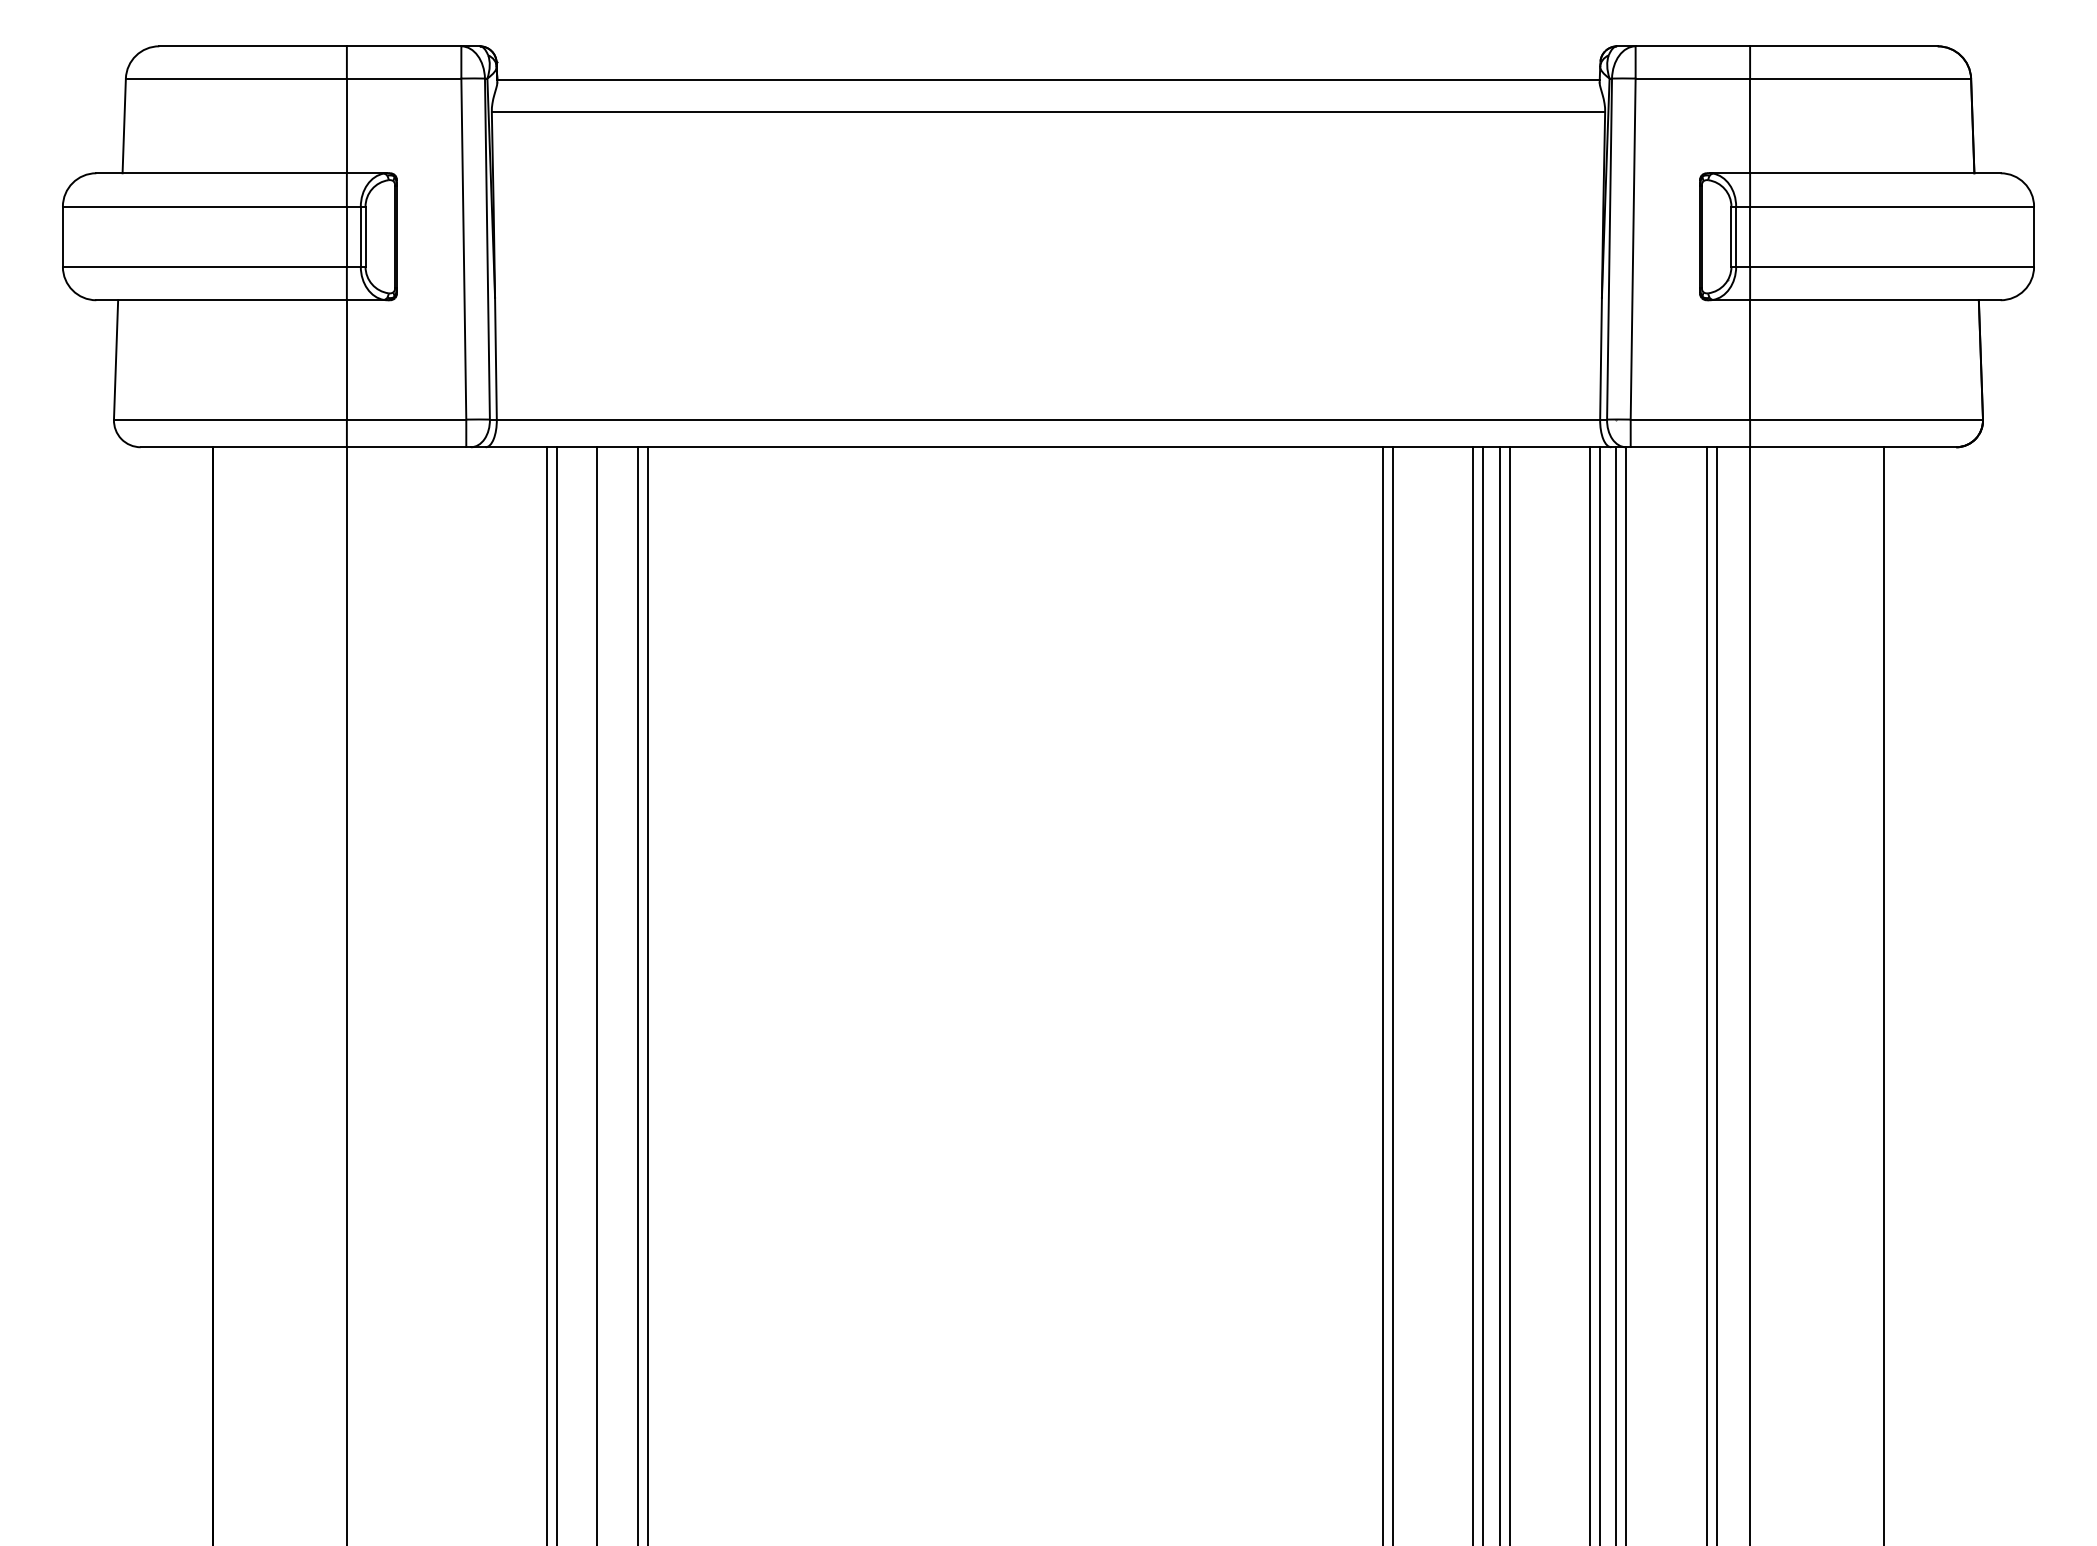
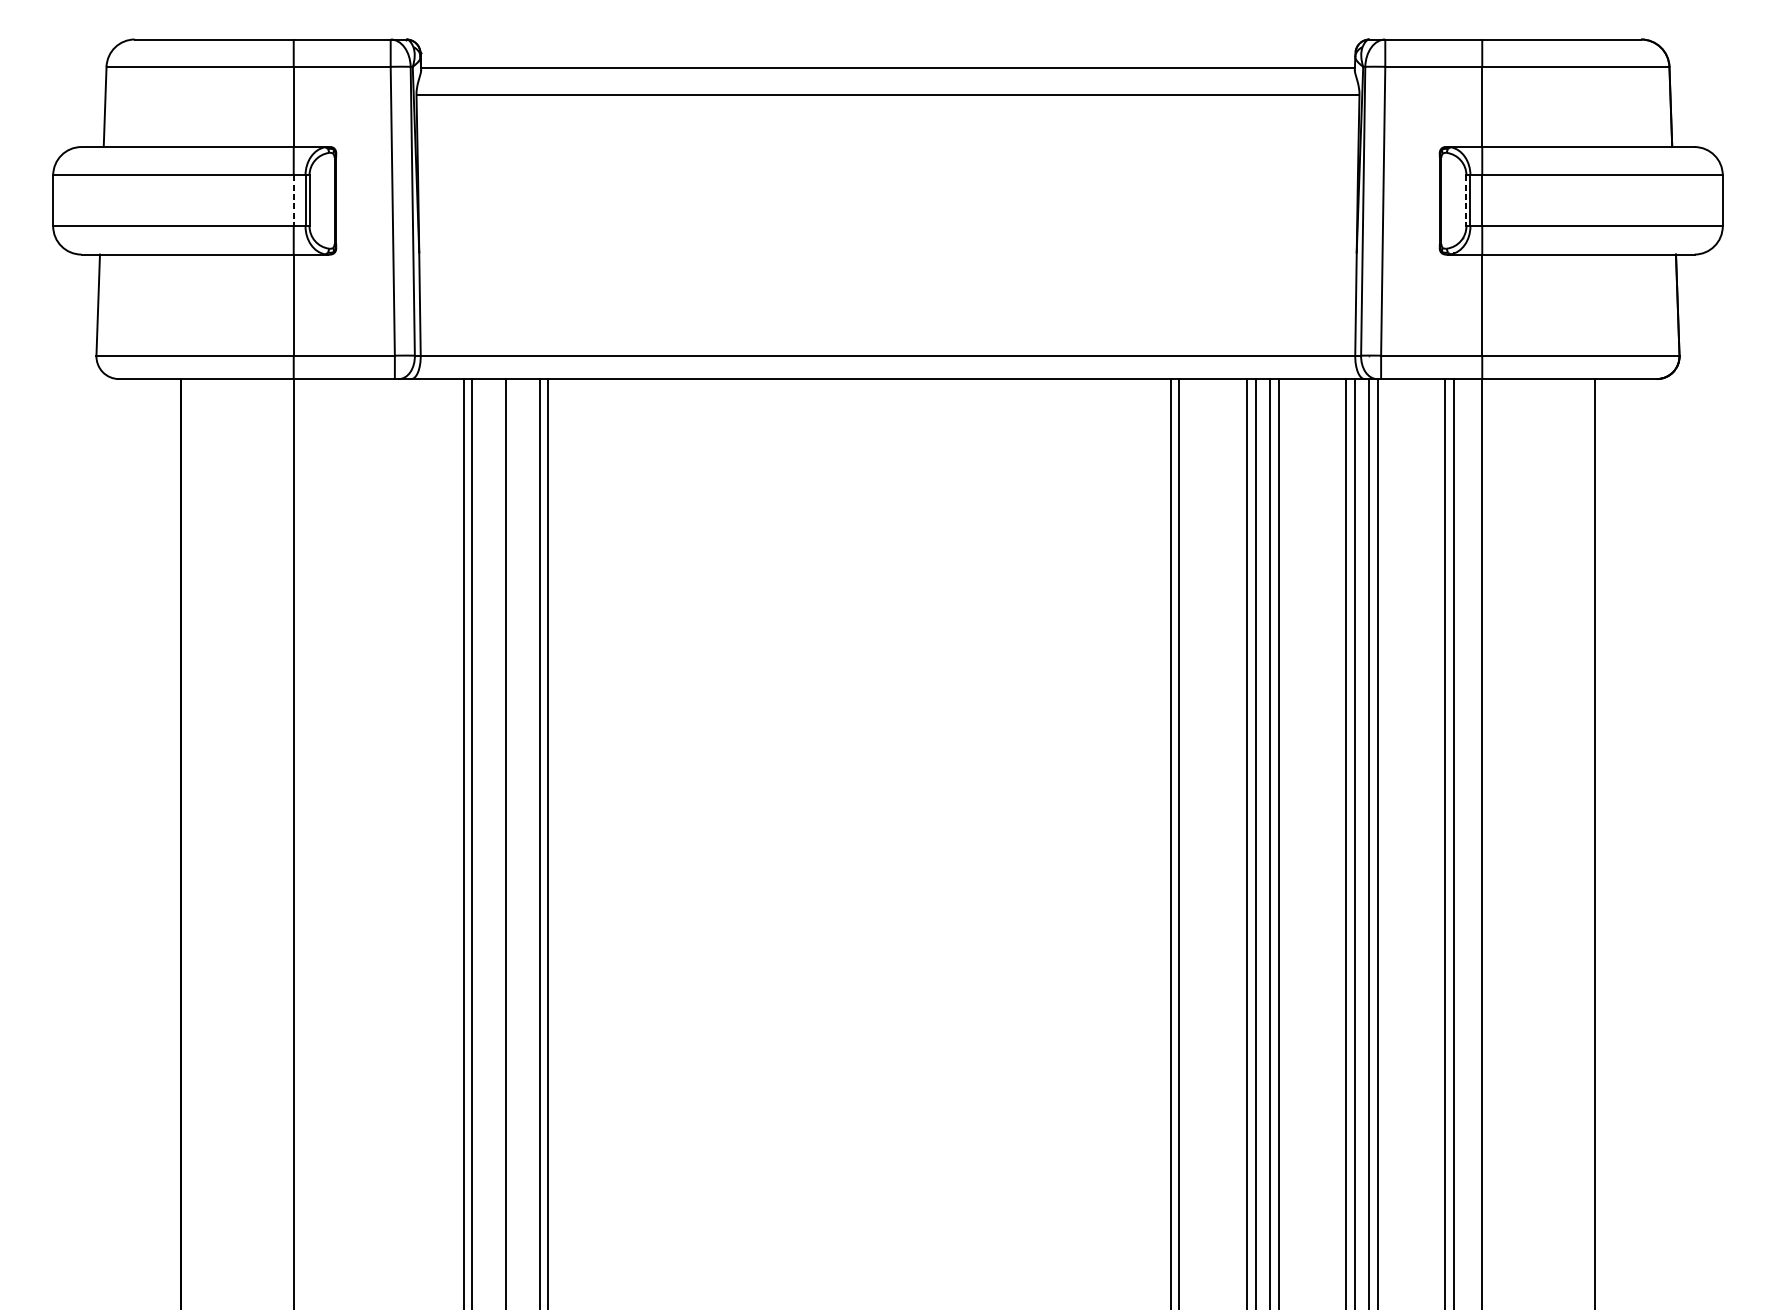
line: (346, 237) -> (293, 201), solid -> dashed
line: (1731, 237) -> (1466, 201), solid -> dashed

